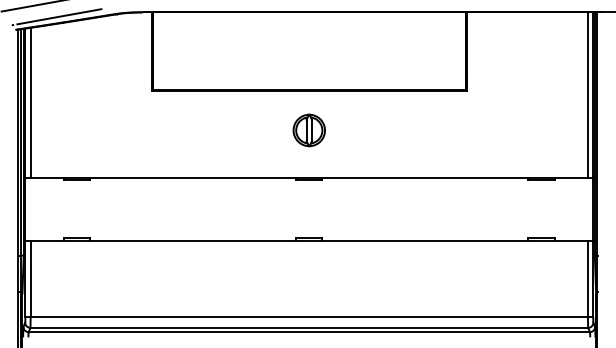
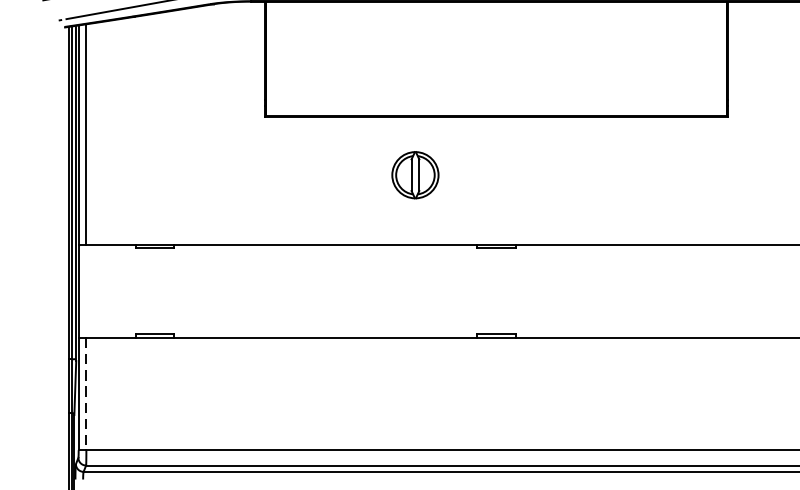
part: (308, 130) -> (414, 175), moved
line: (30, 279) -> (86, 394), solid -> dashed

